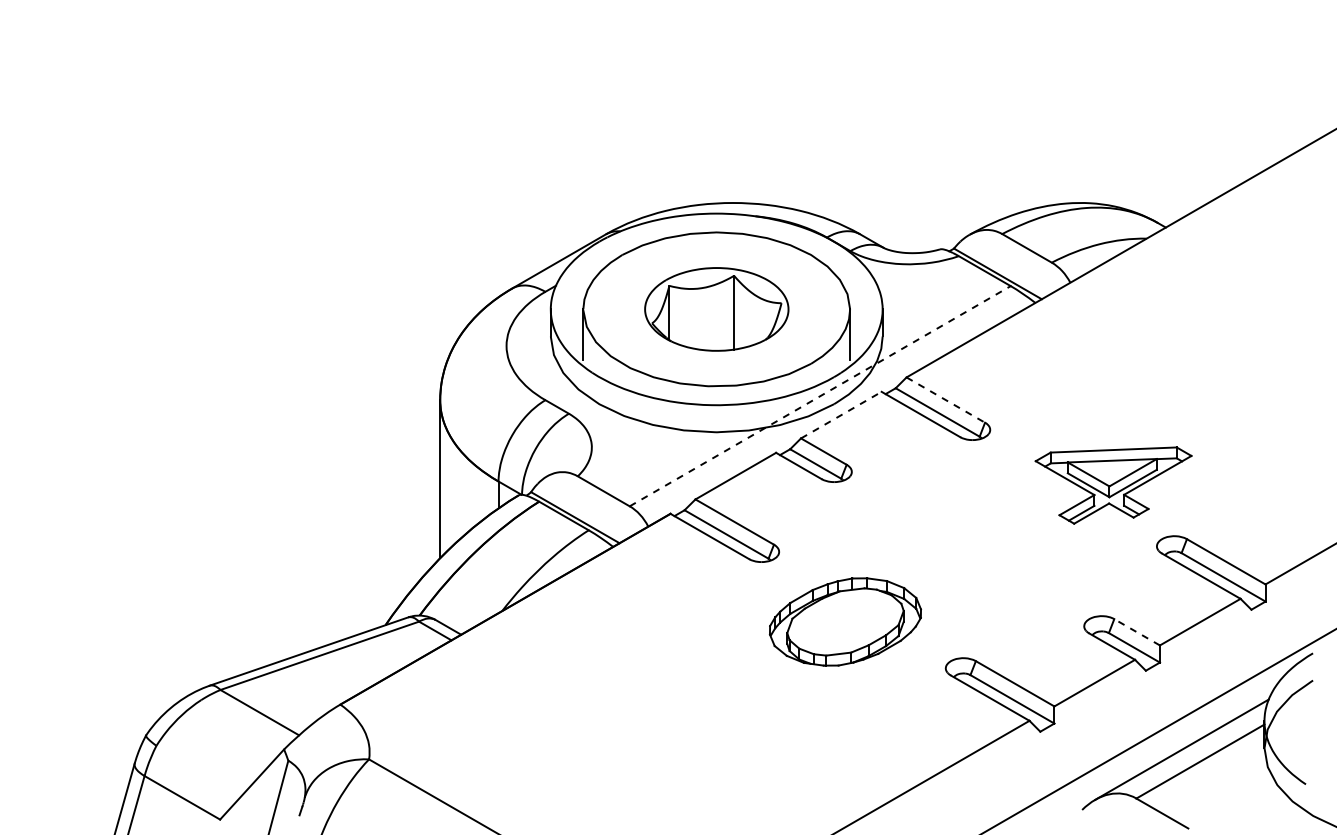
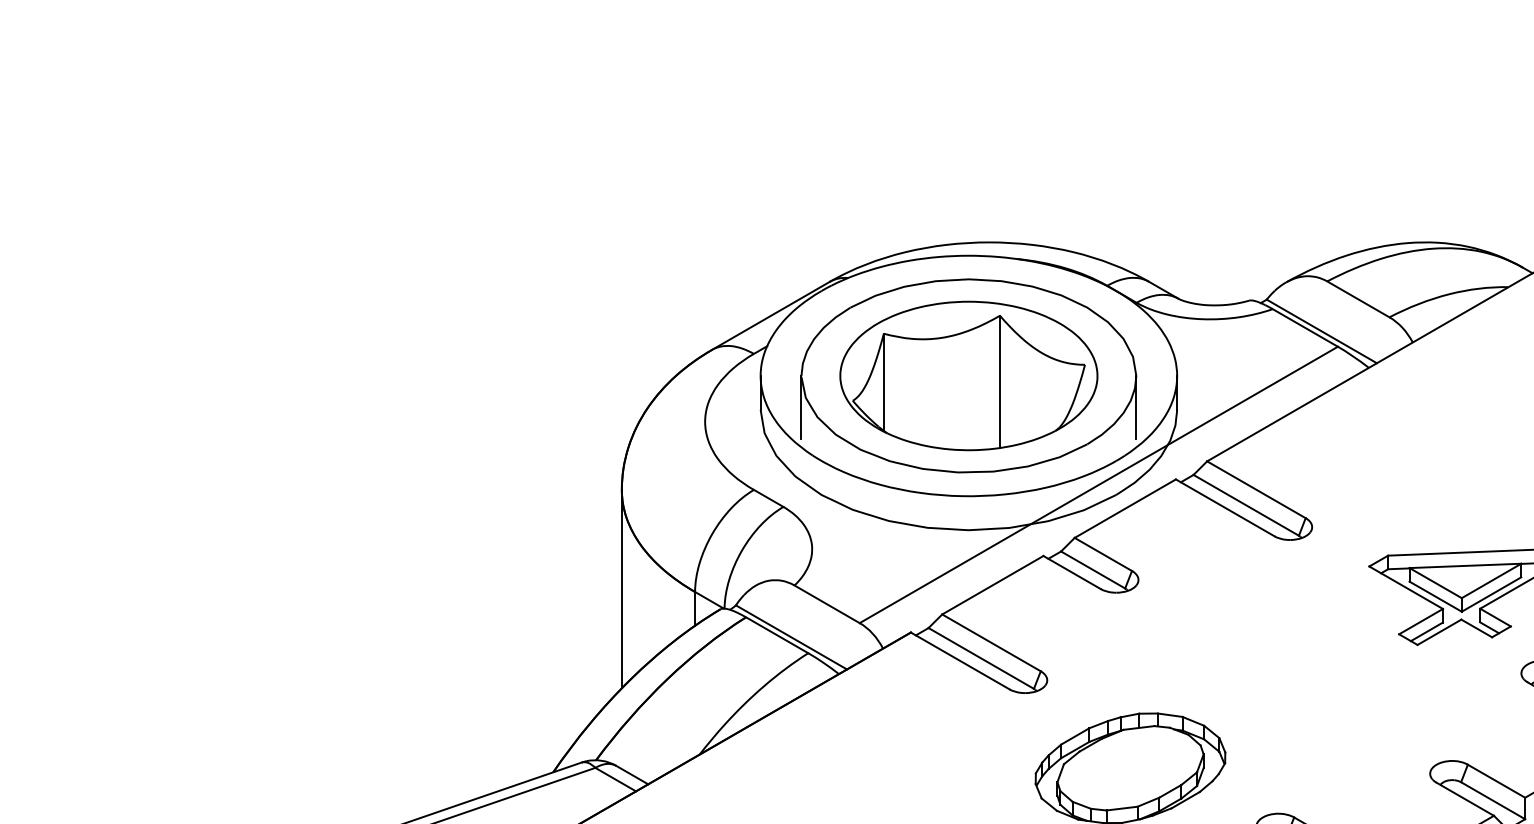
part: (716, 309) -> (968, 376), size x1.43
line: (820, 395) -> (1099, 484), dashed -> solid
line: (946, 400) -> (1257, 490), dashed -> solid
line: (841, 415) -> (1125, 509), dashed -> solid
line: (1136, 632) -> (1495, 781), dashed -> solid

